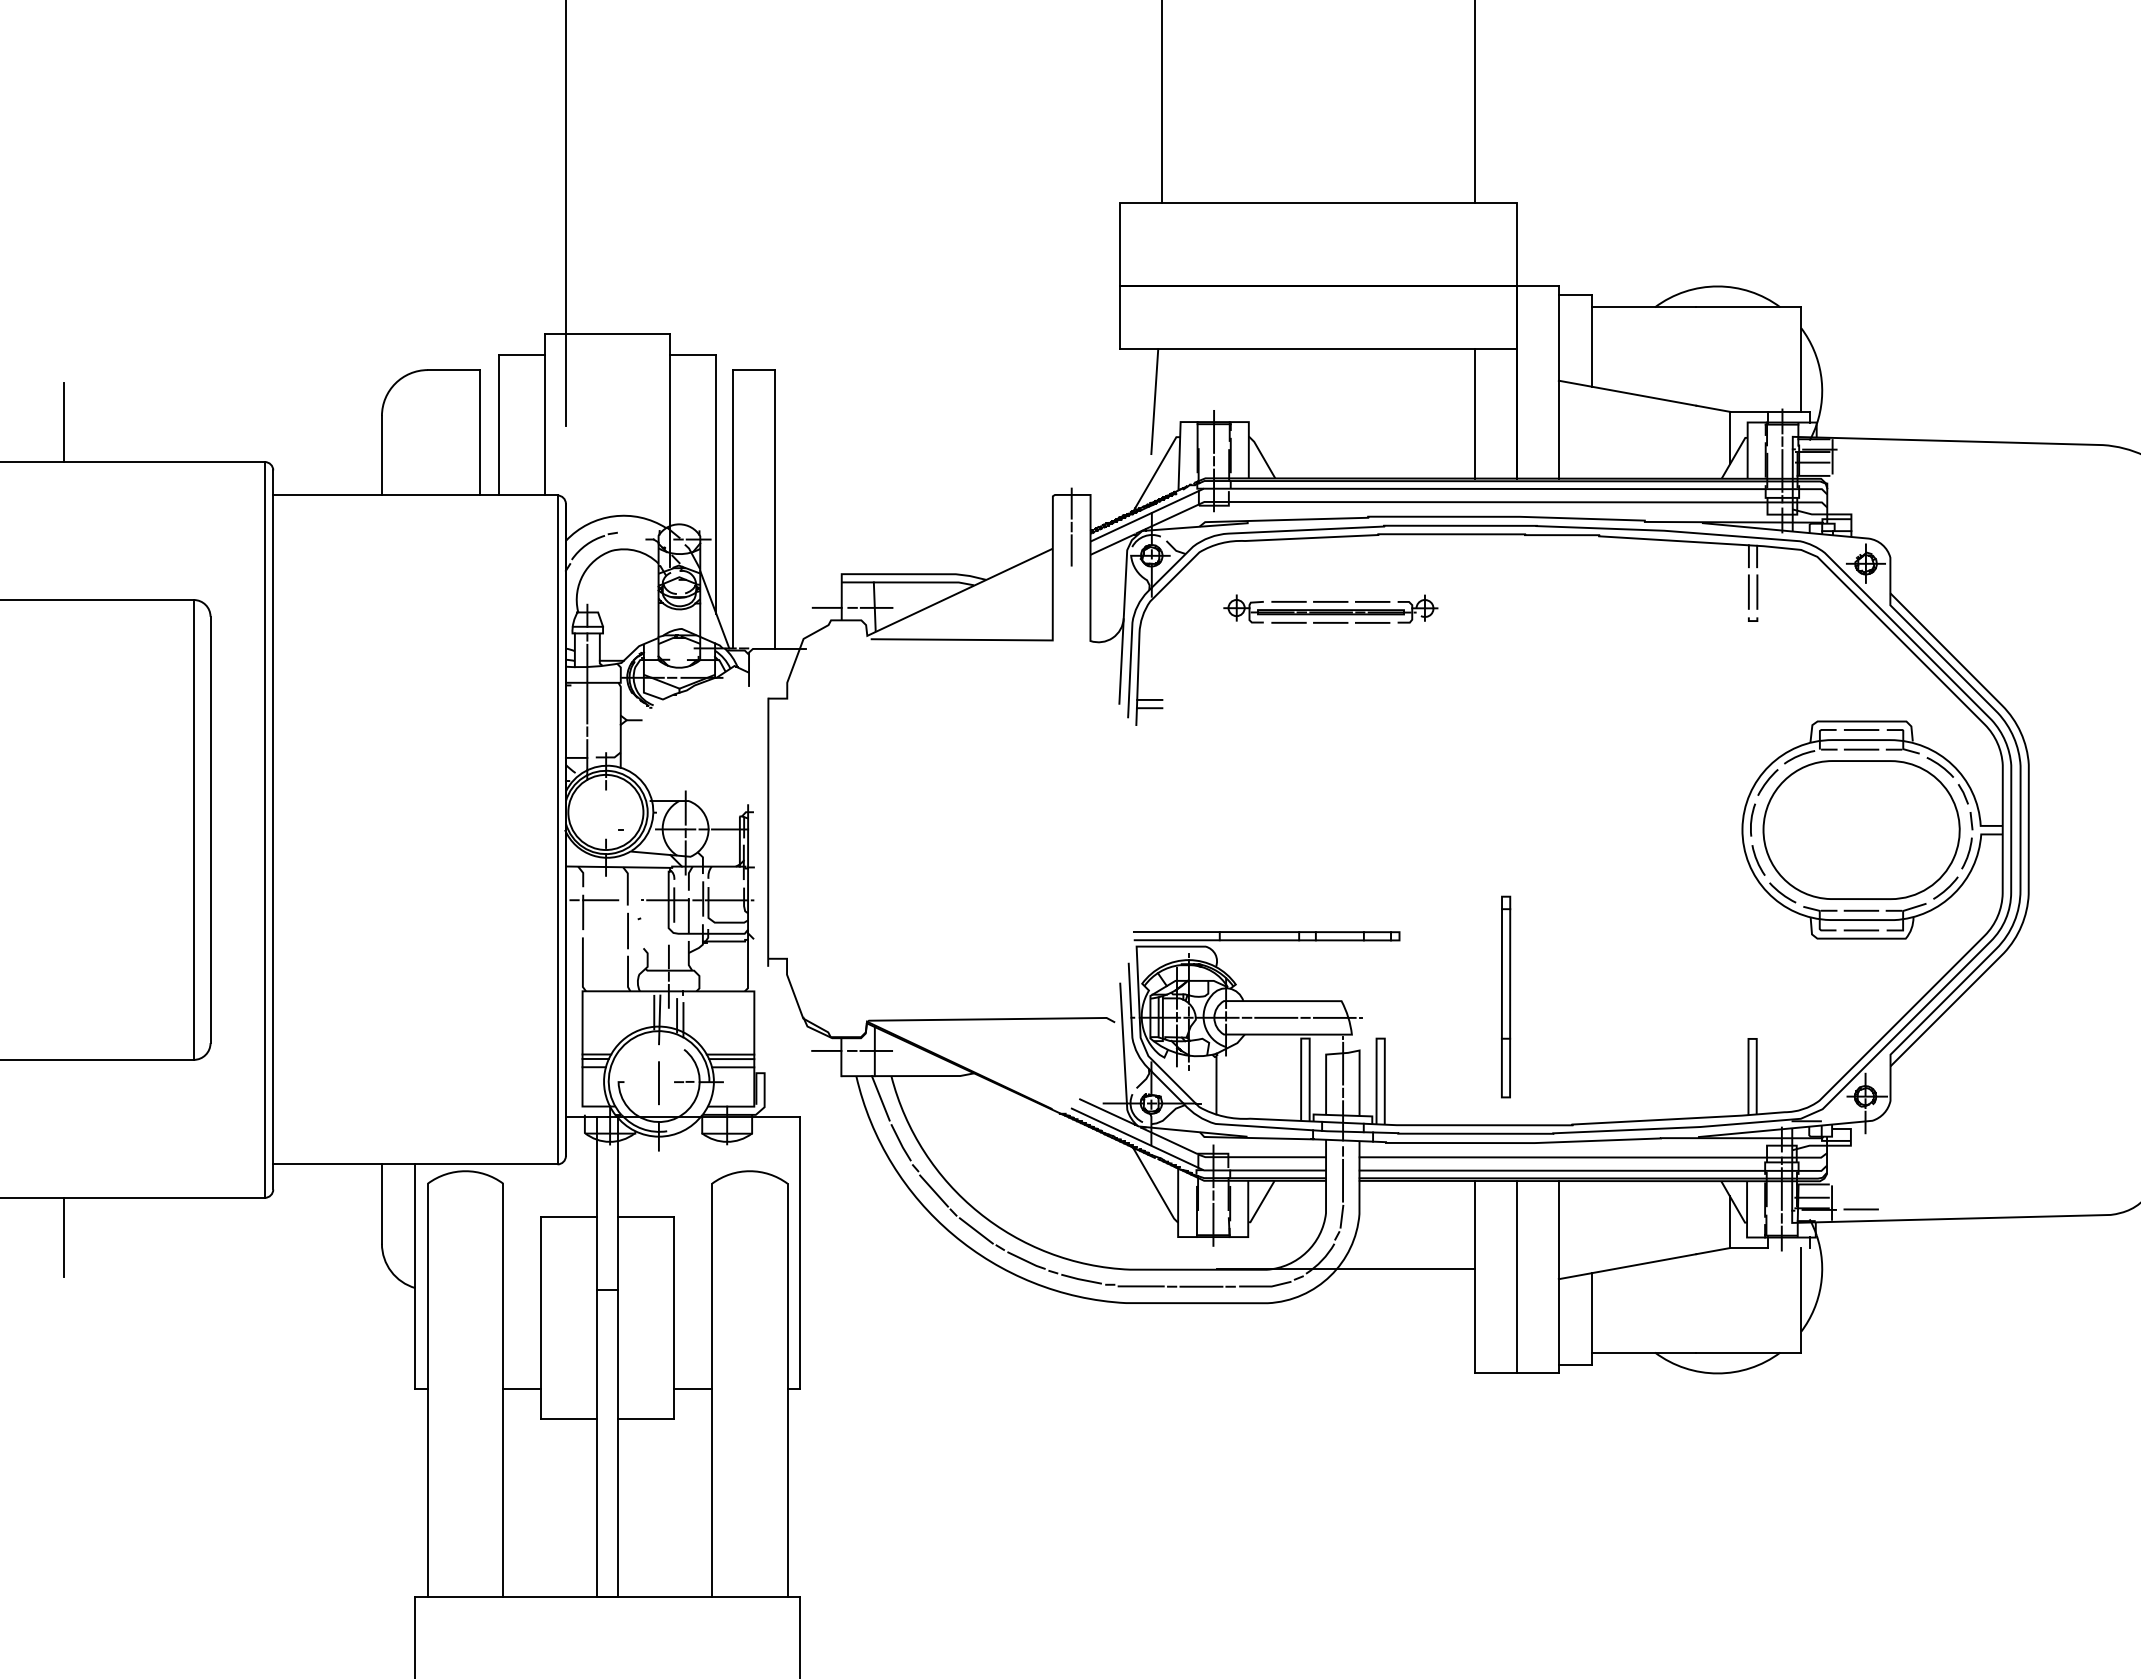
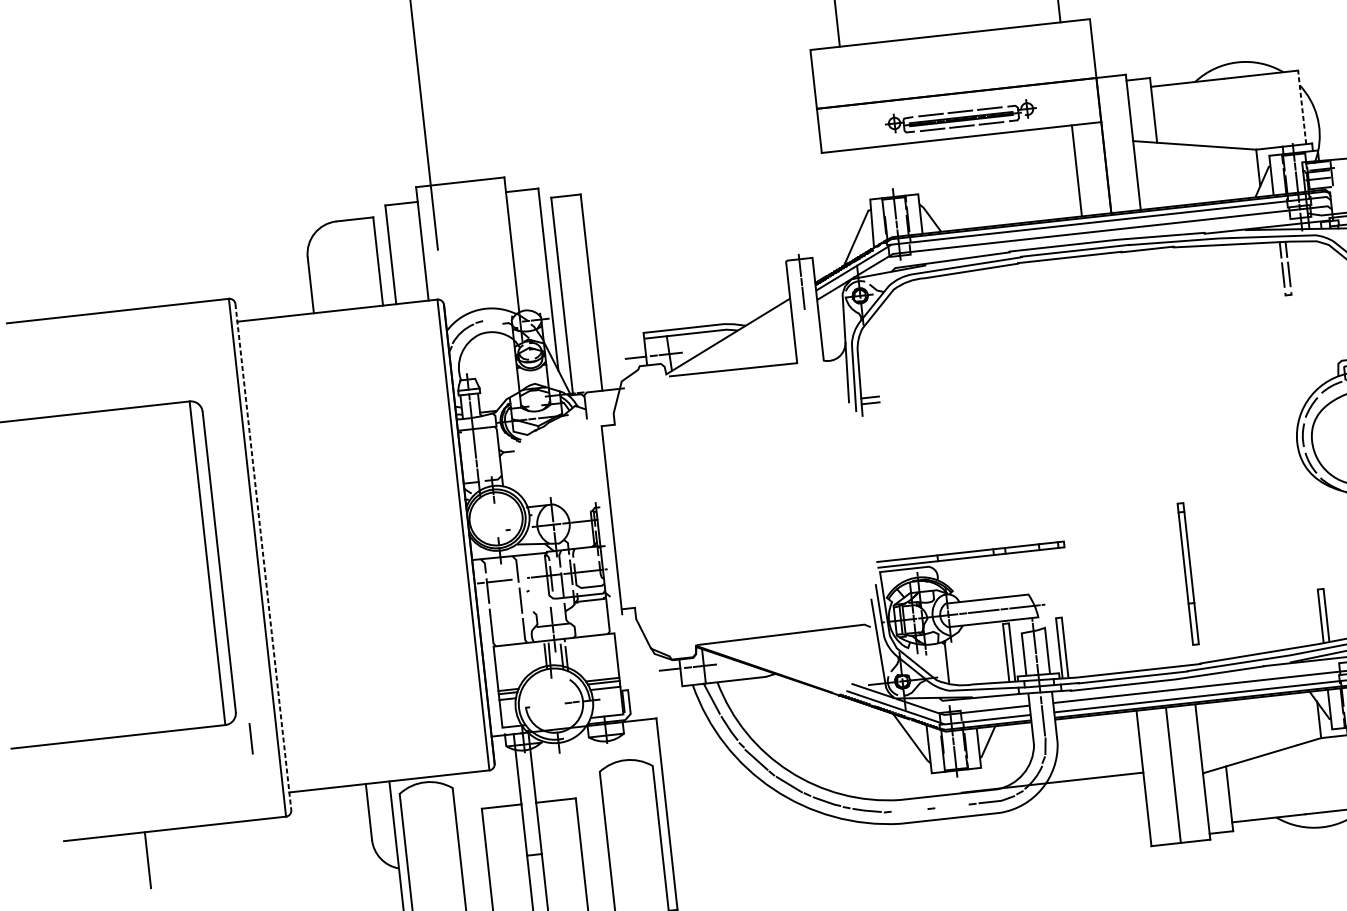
line: (1801, 359) -> (1302, 107), solid -> dashed
line: (1154, 401) -> (850, 187), removed
line: (64, 422) -> (84, 286), removed
part: (1330, 608) -> (960, 116), moved
line: (273, 829) -> (263, 556), solid -> dashed
part: (1506, 996) -> (1188, 573), moved
line: (658, 1083) -> (250, 739), moved
line: (1140, 1286) -> (909, 810), removed
line: (1201, 1286) -> (952, 806), removed

